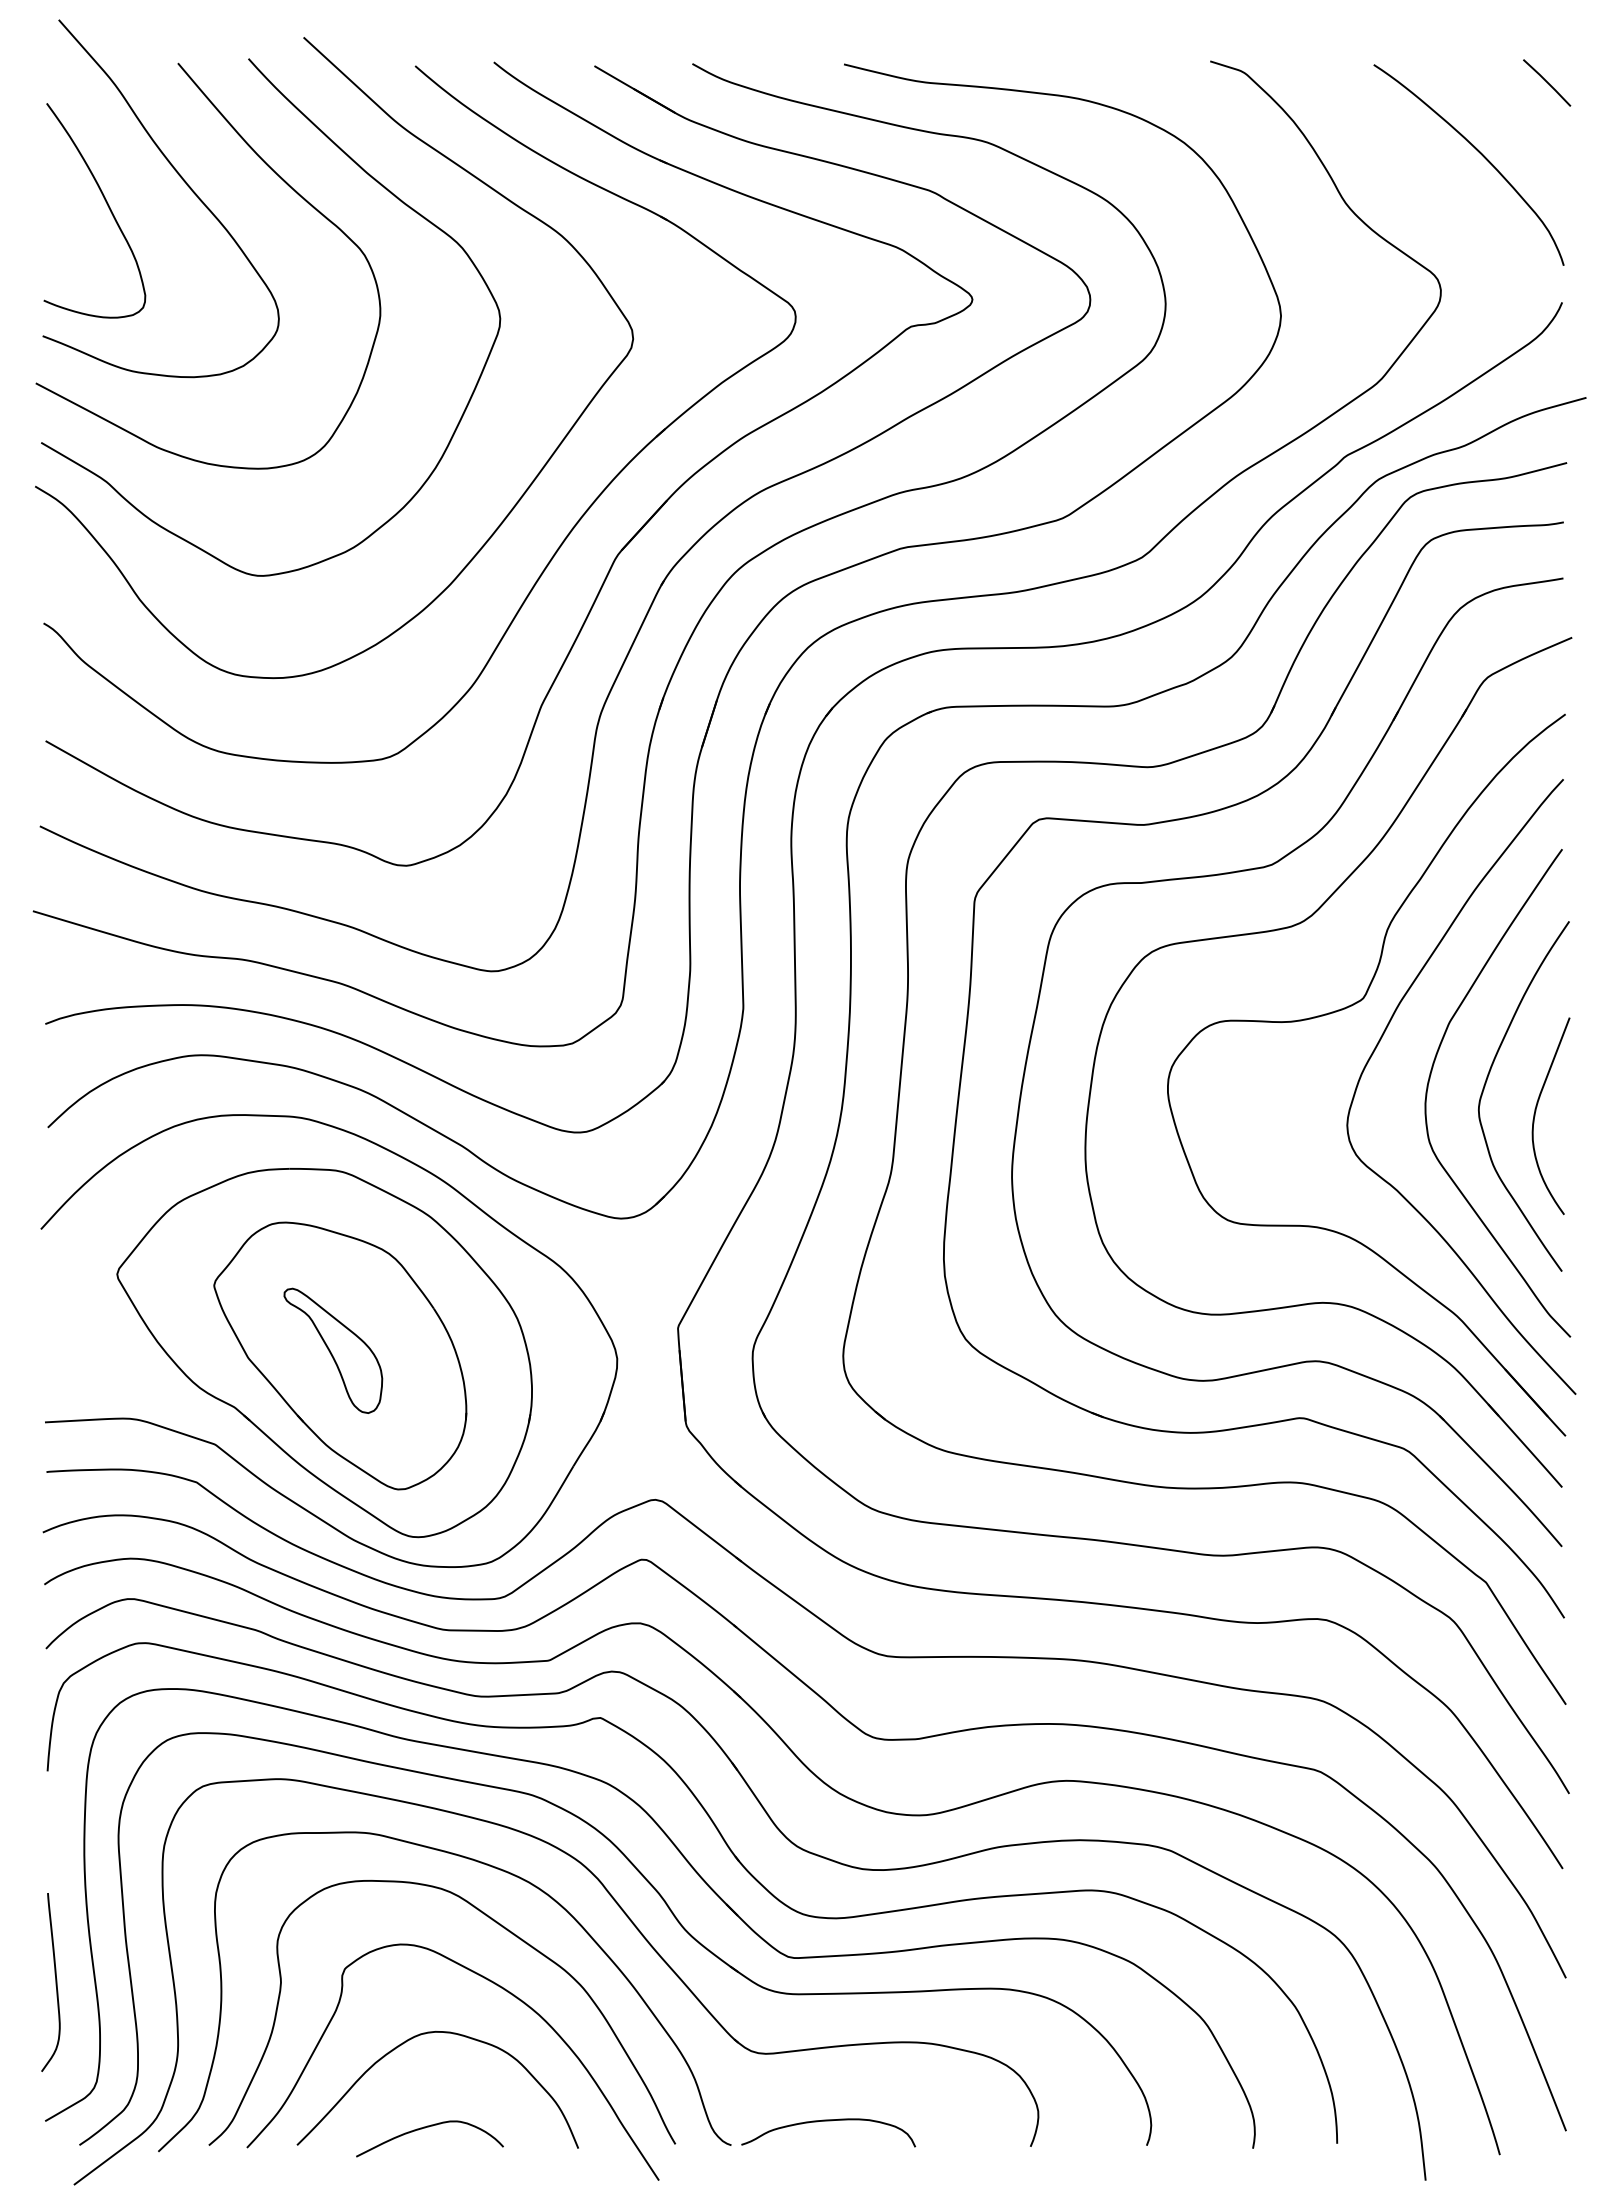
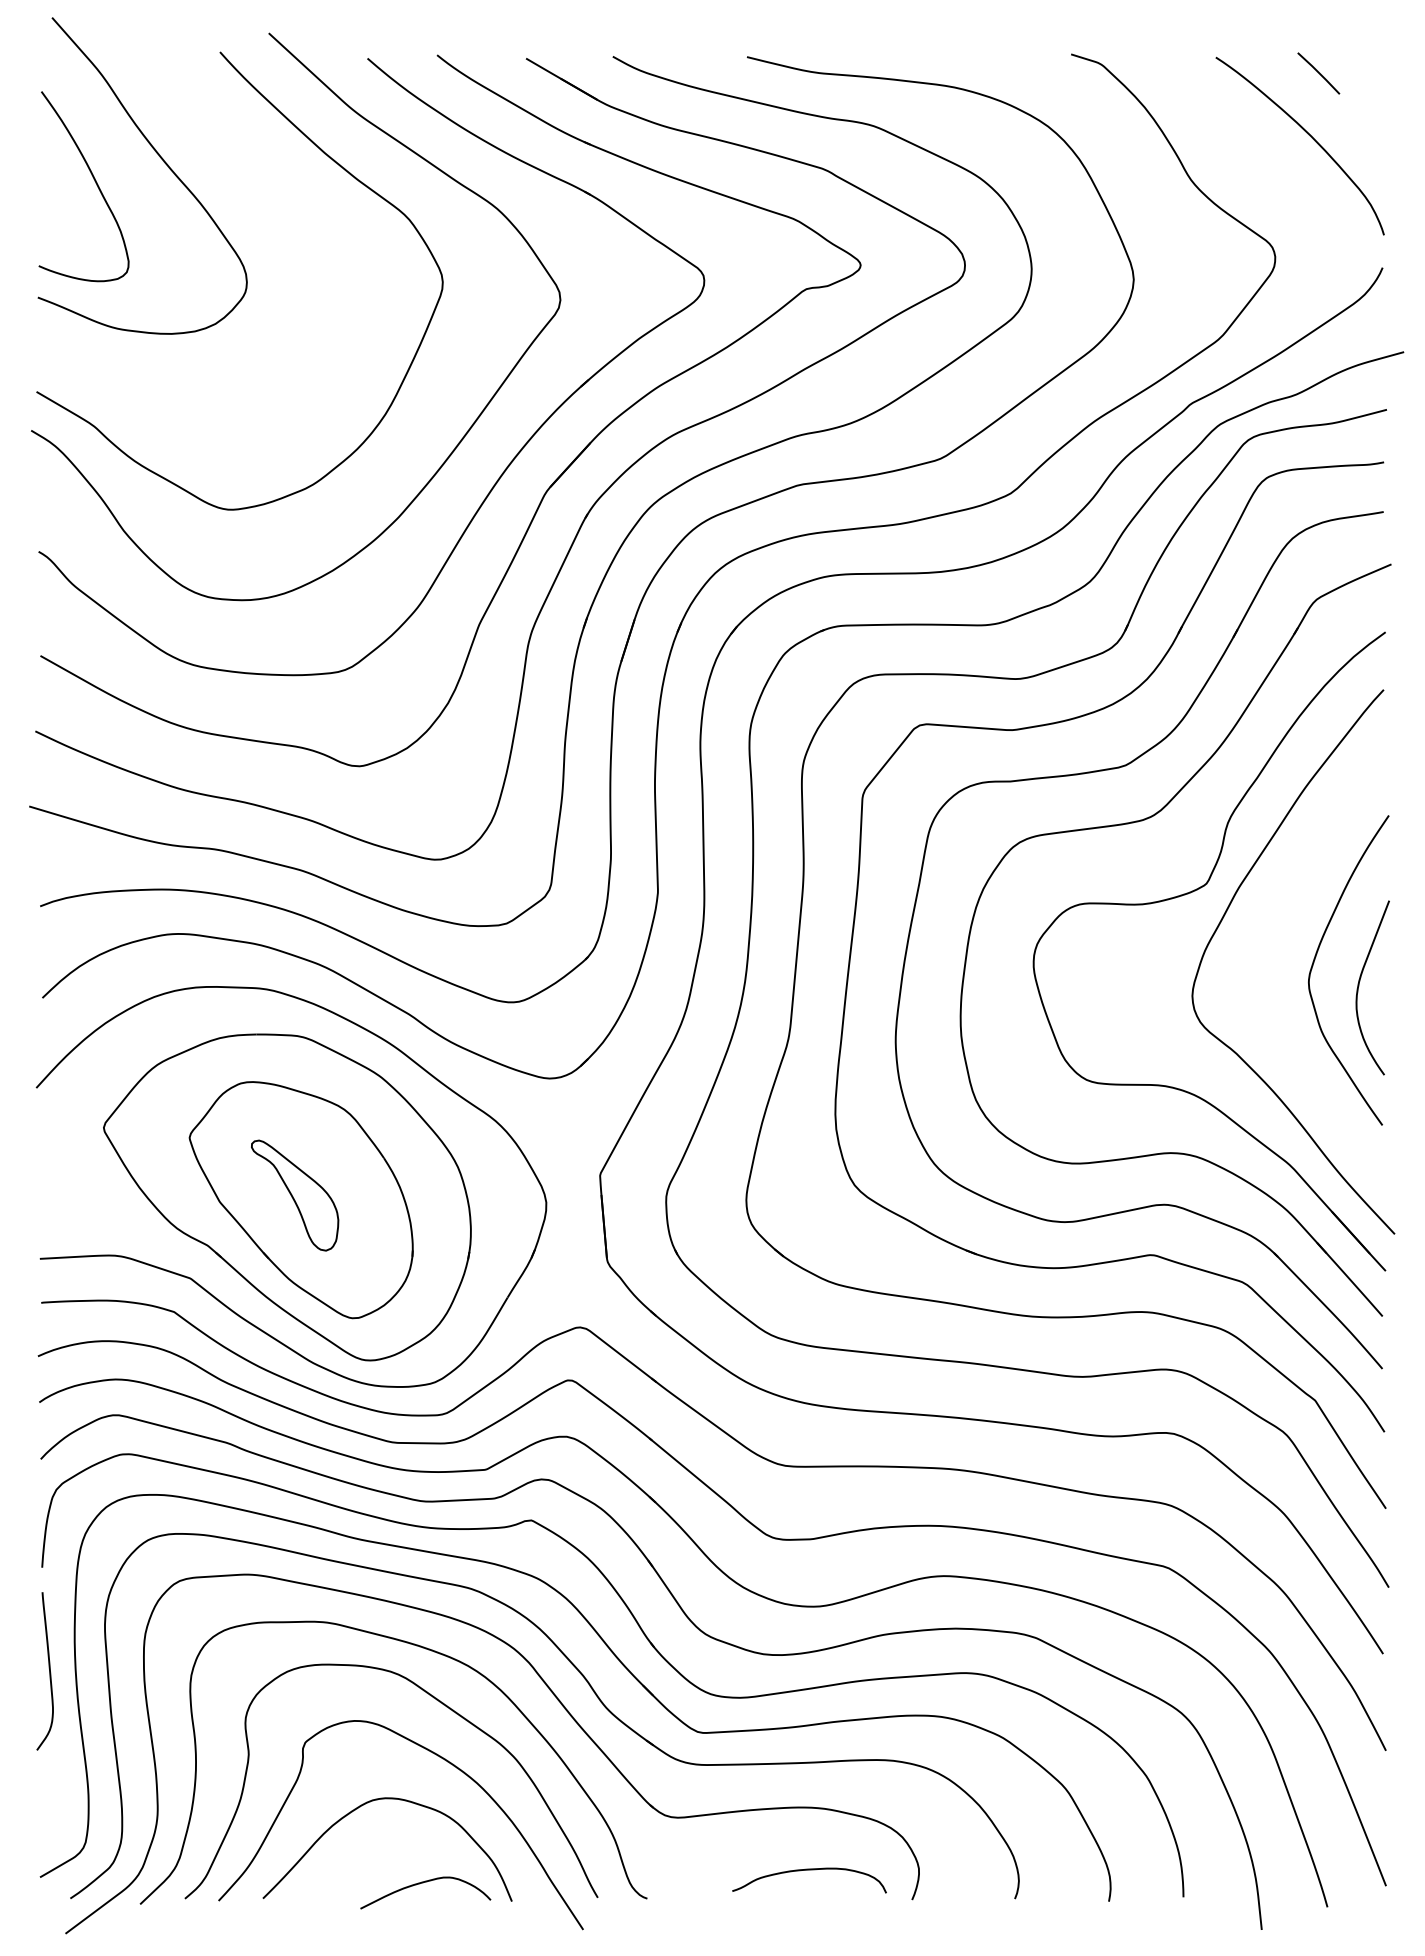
line: (1547, 82) -> (1319, 73), moved
curve: (287, 185) -> (254, 164), removed
curve: (1431, 1075) -> (1266, 951), removed
curve: (55, 1982) -> (49, 1671), moved
curve: (828, 2121) -> (809, 1870), moved
curve: (425, 2128) -> (421, 1883), moved

